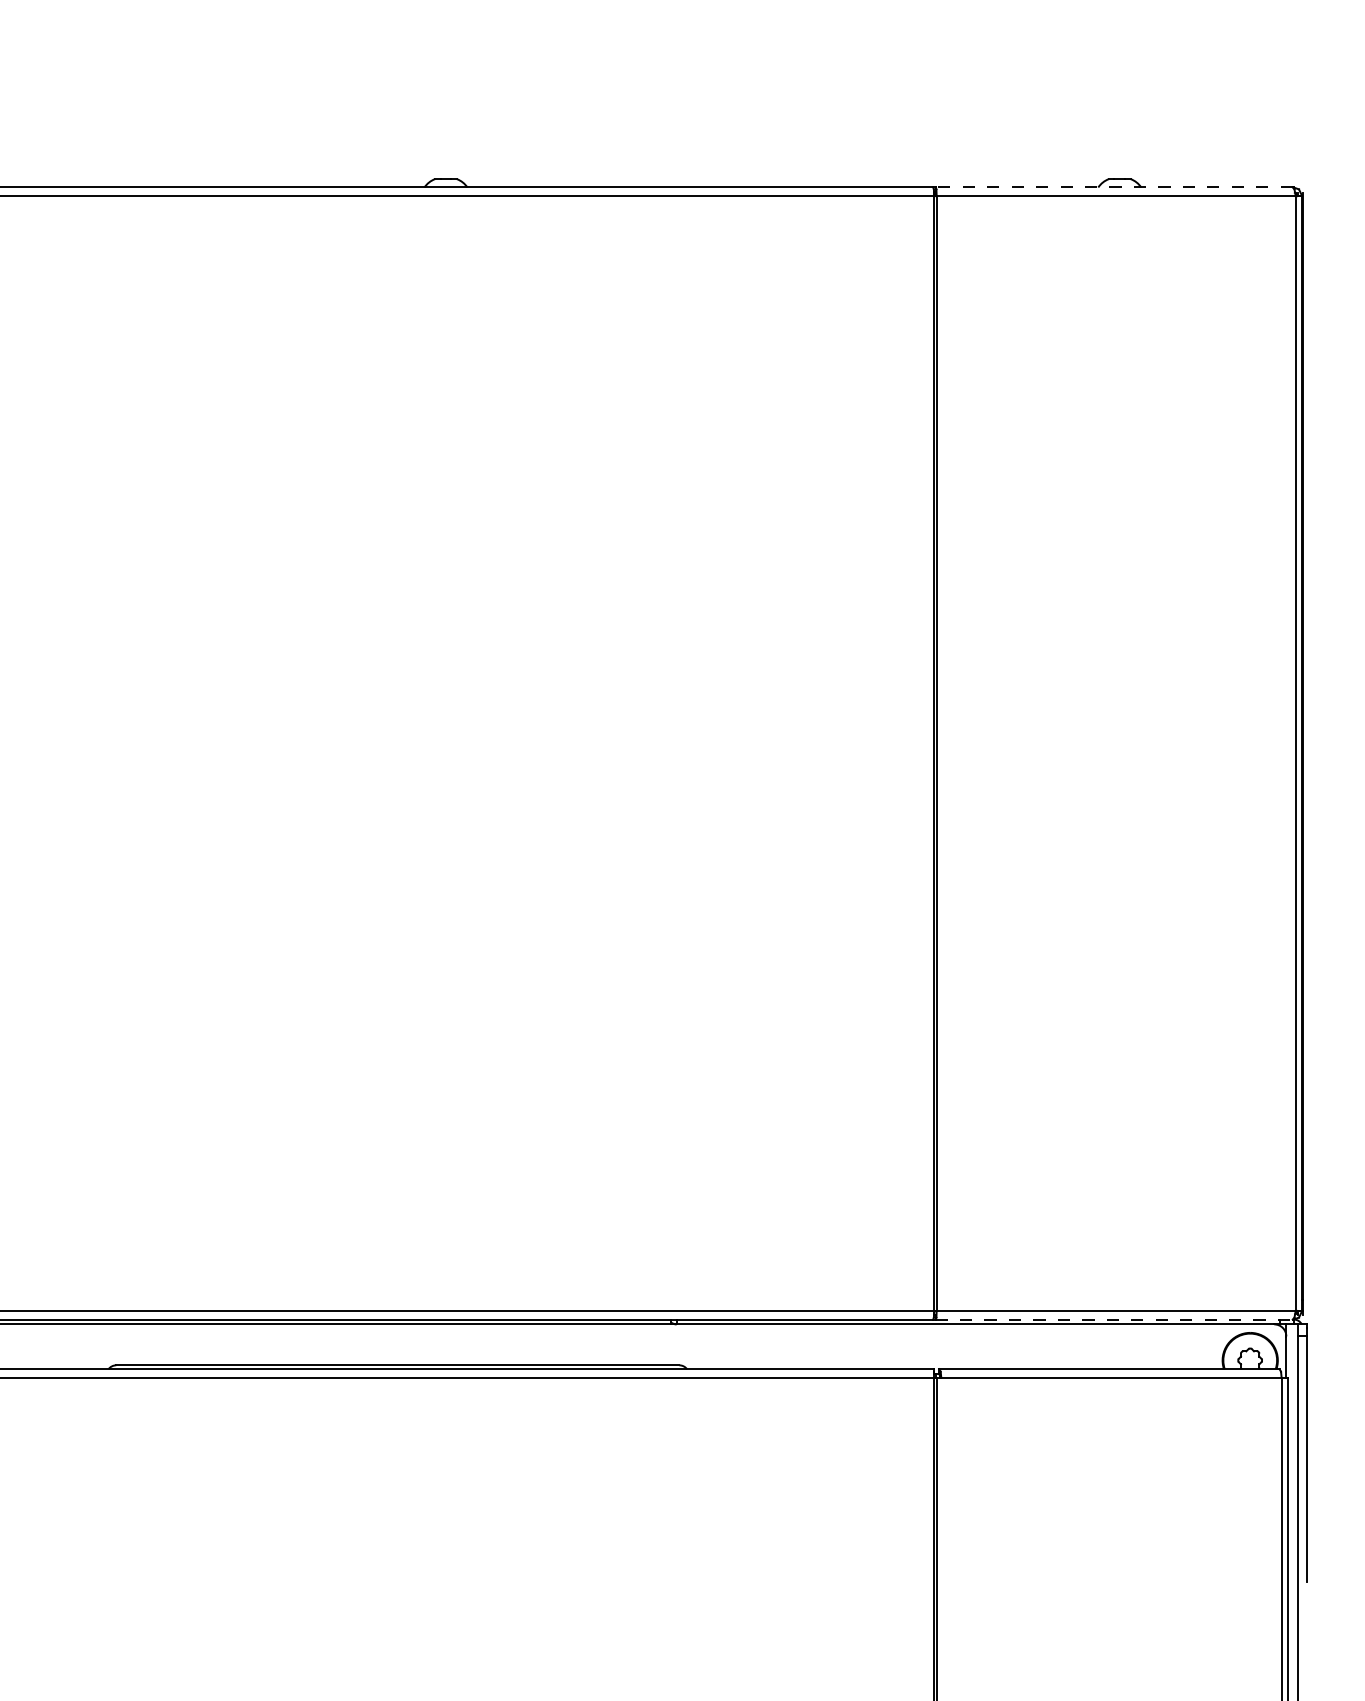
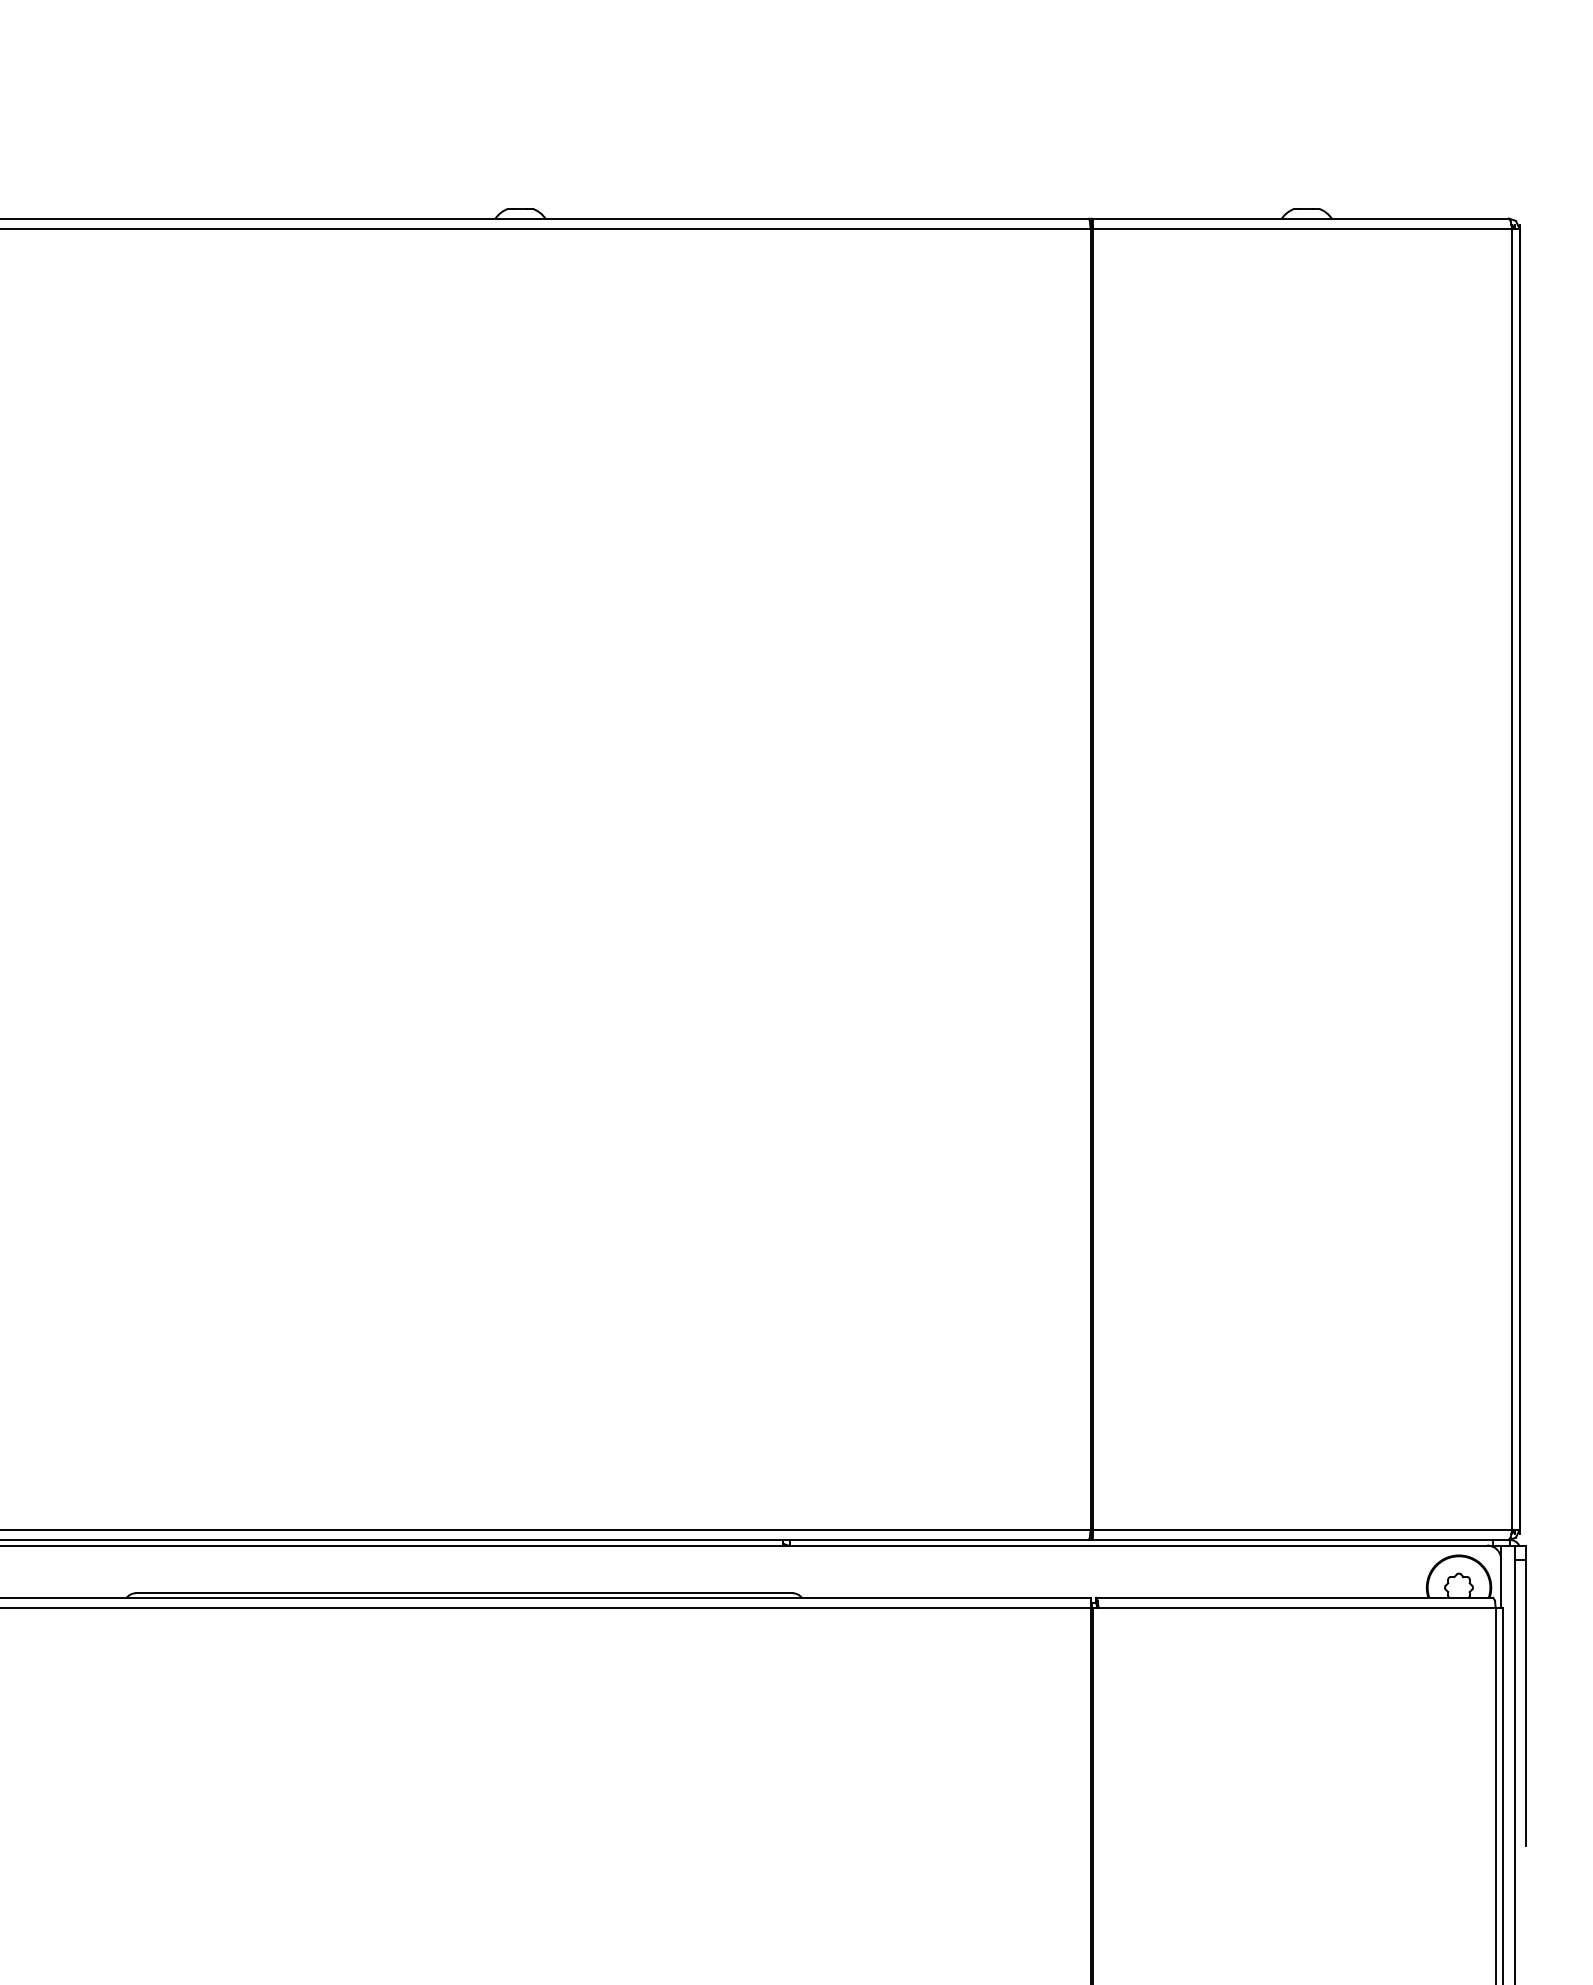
line: (1113, 187) -> (1299, 218), dashed -> solid
line: (1114, 1319) -> (1300, 1539), dashed -> solid

